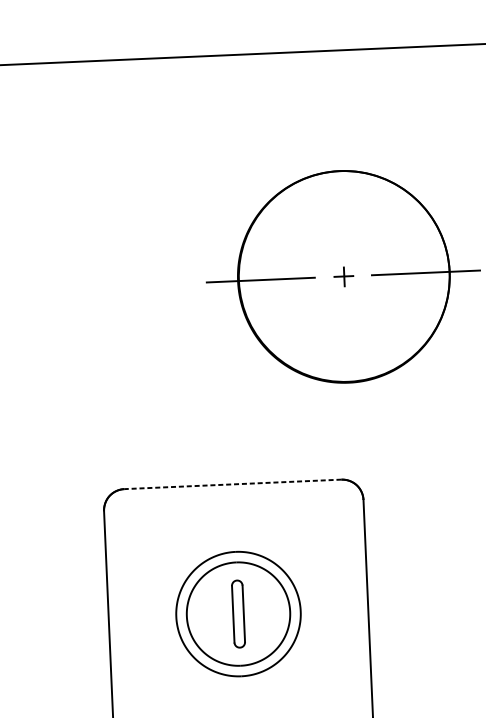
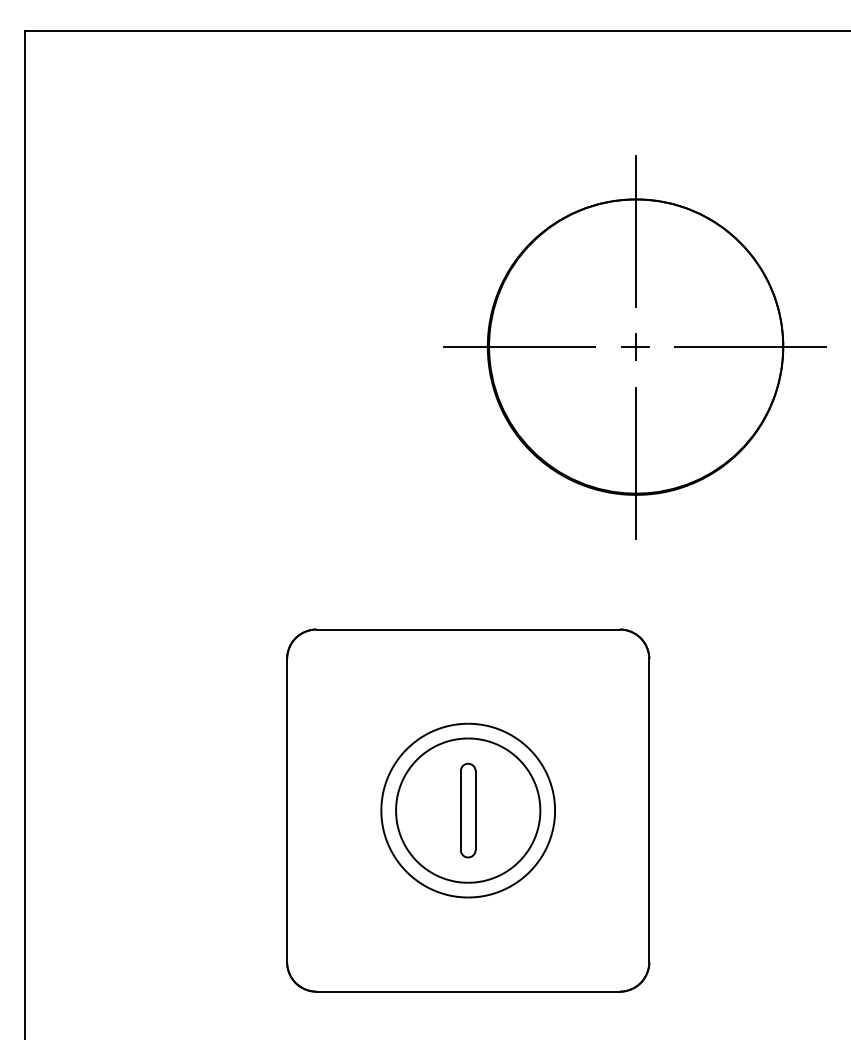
line: (340, 193) -> (636, 230), added
line: (348, 359) -> (636, 462), added
line: (233, 484) -> (468, 629), dashed -> solid

